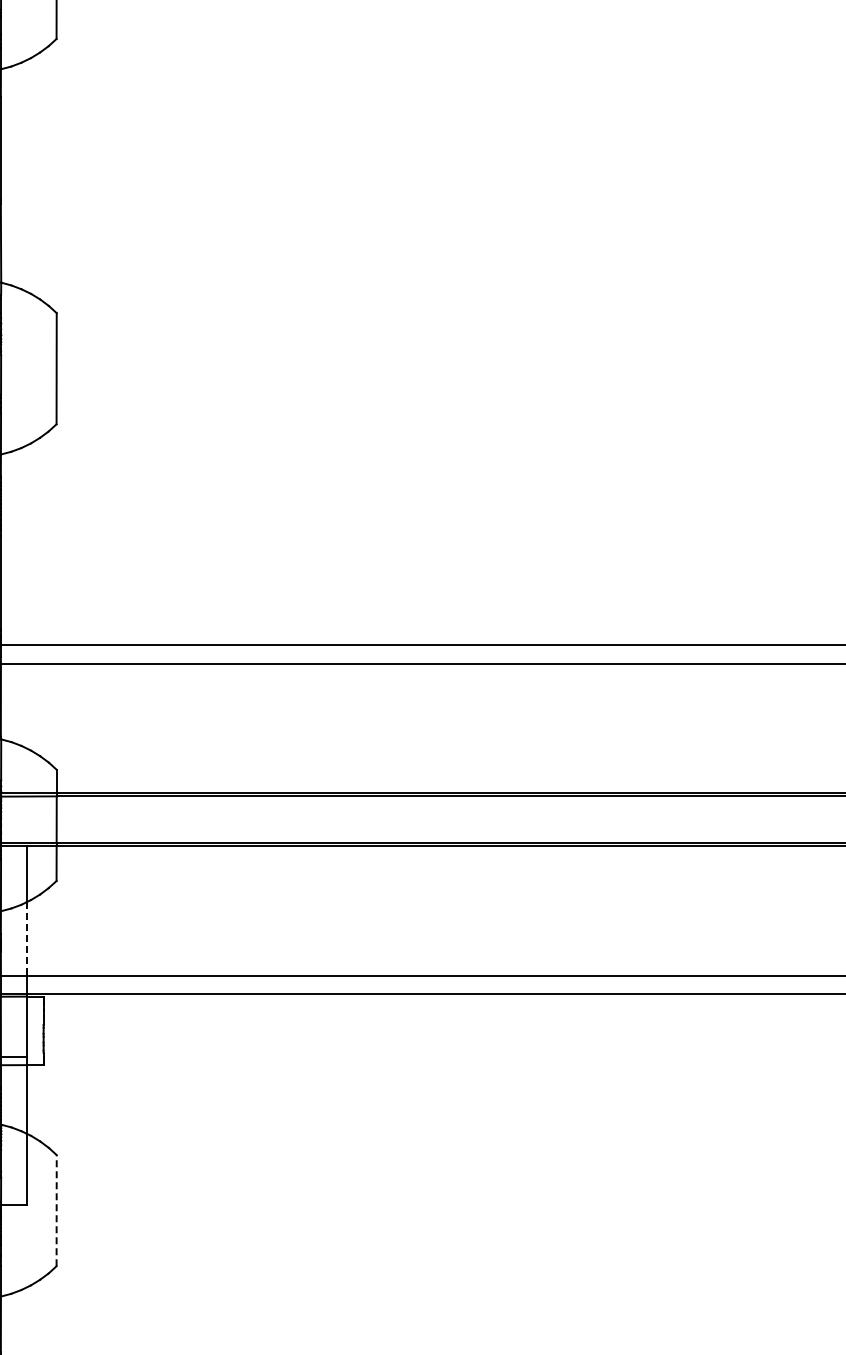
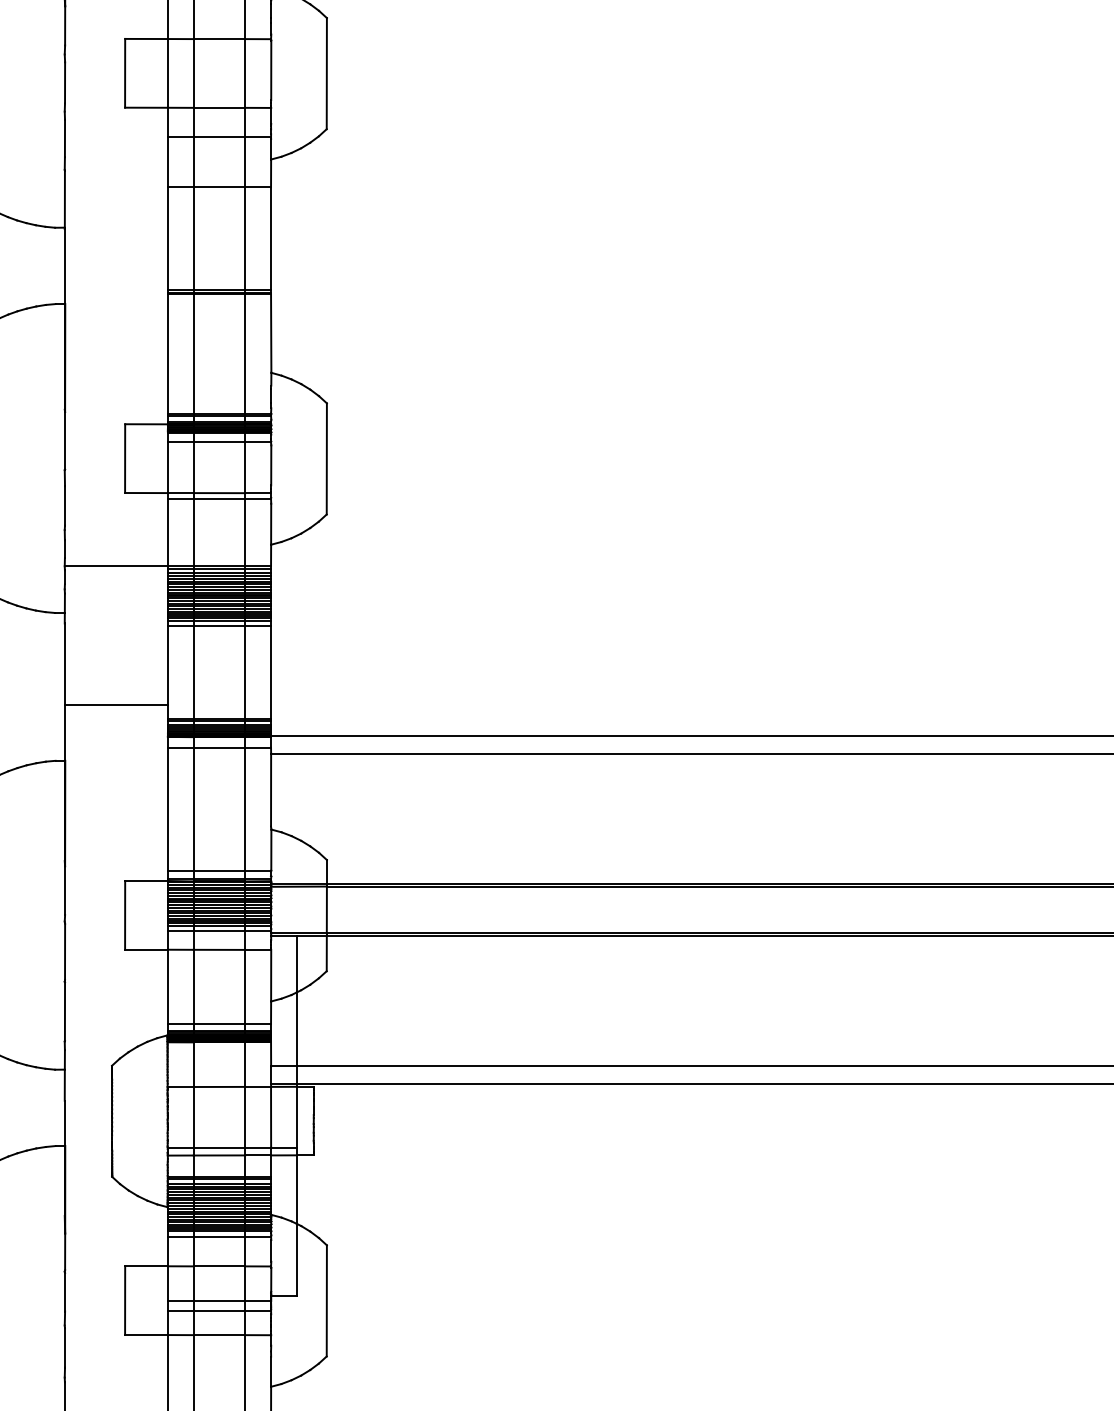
line: (26, 939) -> (296, 1029), dashed -> solid
line: (56, 1210) -> (326, 1300), dashed -> solid

